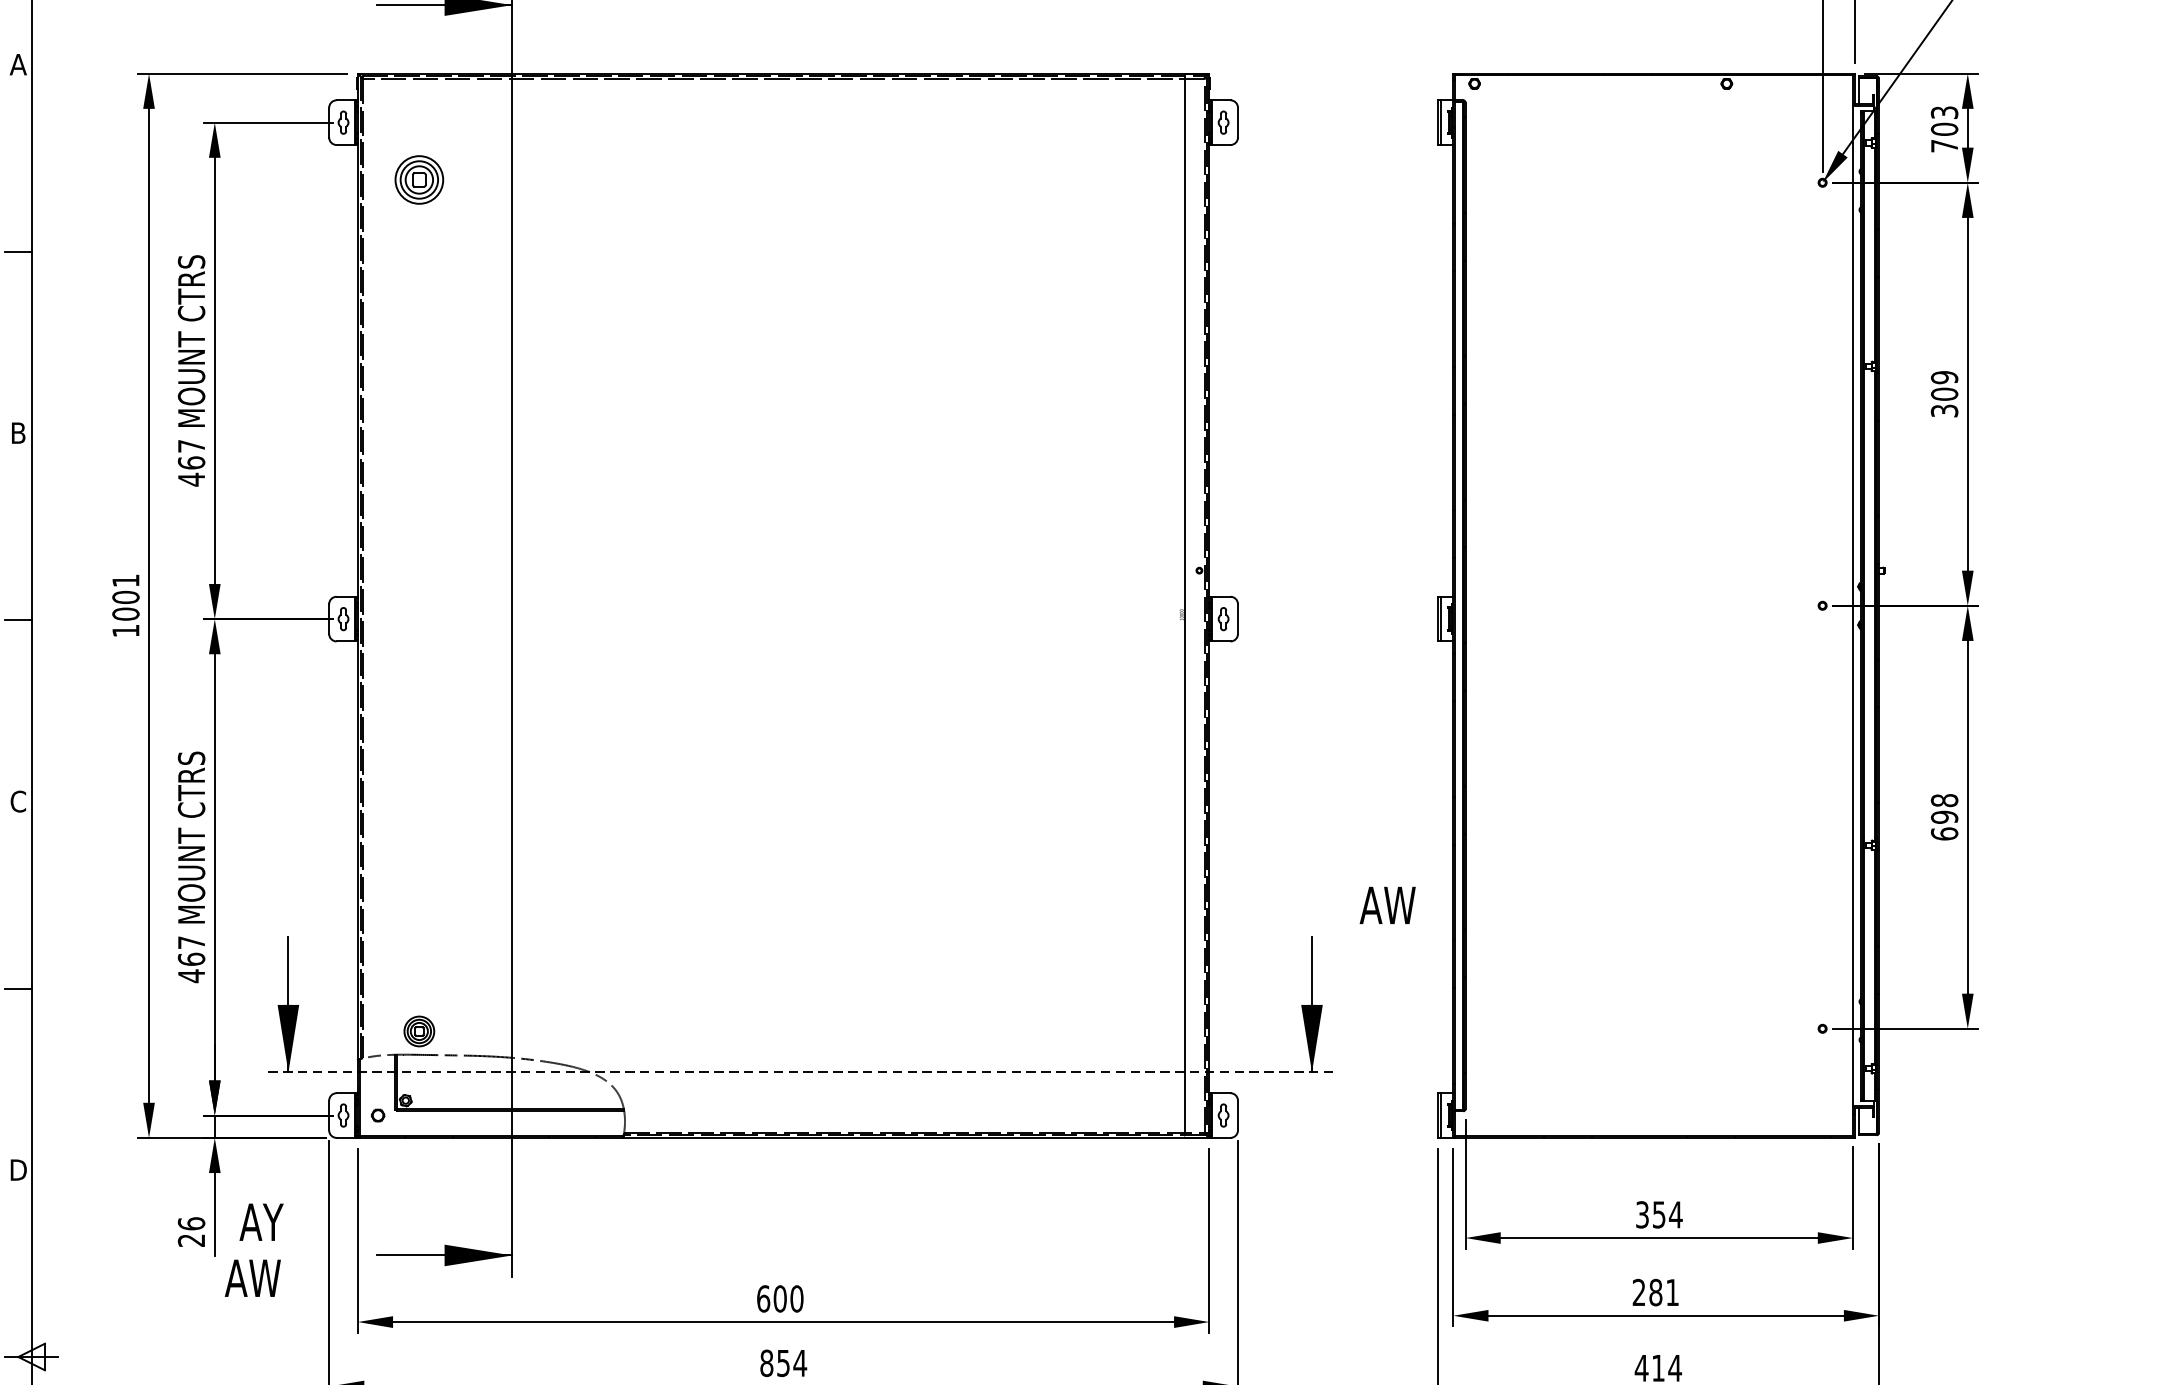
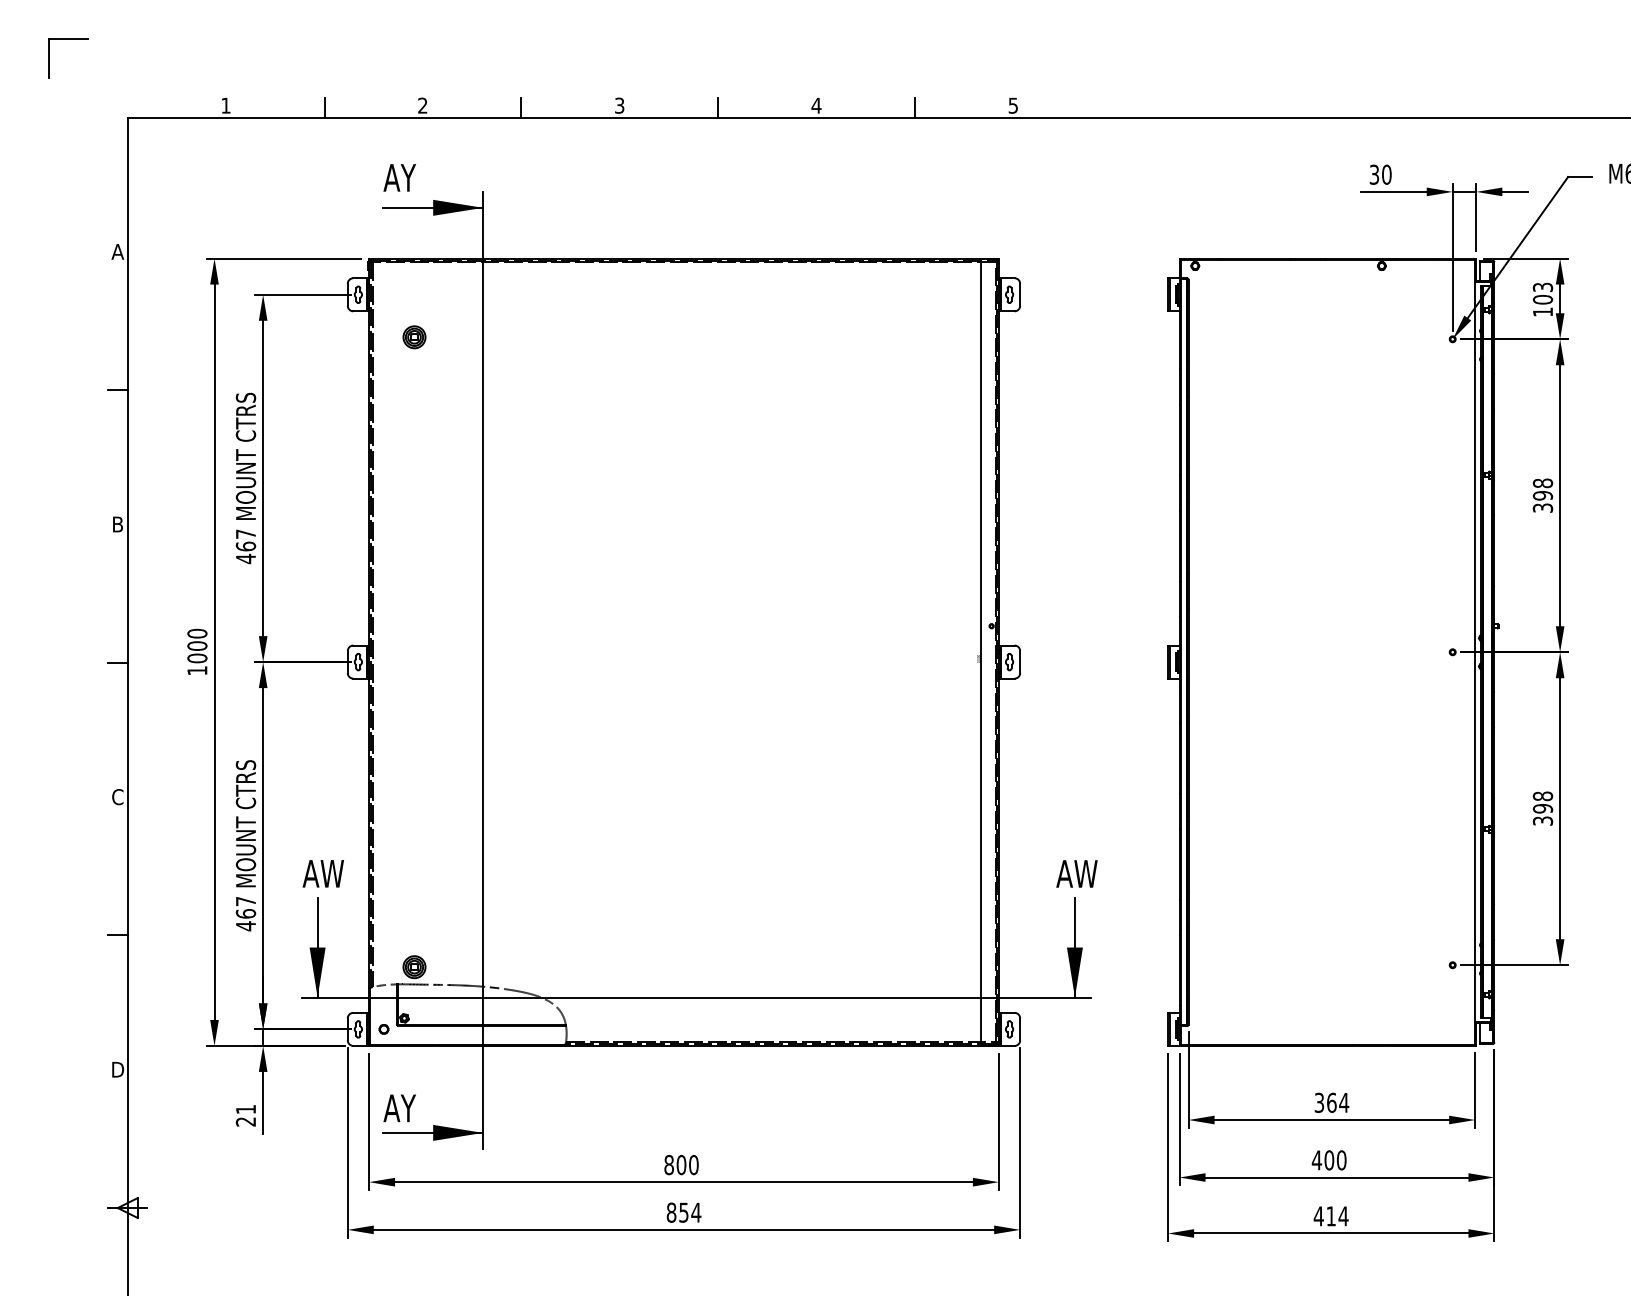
text: (1943, 145) -> (1542, 311), 703 -> 103
part: (419, 180) -> (414, 337), size x0.62
text: (1945, 385) -> (1543, 489), 309 -> 398
text: (126, 580) -> (197, 633), 1001 -> 1000
text: (1943, 833) -> (1542, 820), 698 -> 398
text: (1387, 904) -> (1076, 873), moved
line: (799, 1072) -> (695, 997), dashed -> solid
text: (1658, 1214) -> (1331, 1102), 354 -> 364
text: (261, 1222) -> (399, 1108), moved
text: (190, 1223) -> (245, 1109), 26 -> 21
text: (251, 1277) -> (322, 873), moved
text: (1654, 1292) -> (1328, 1160), 281 -> 400
text: (764, 1298) -> (669, 1164), 600 -> 800

